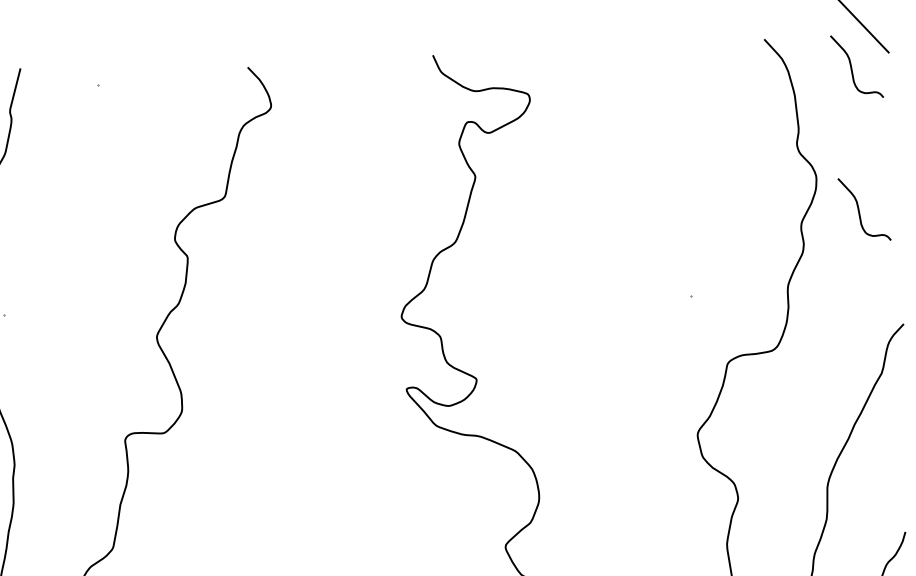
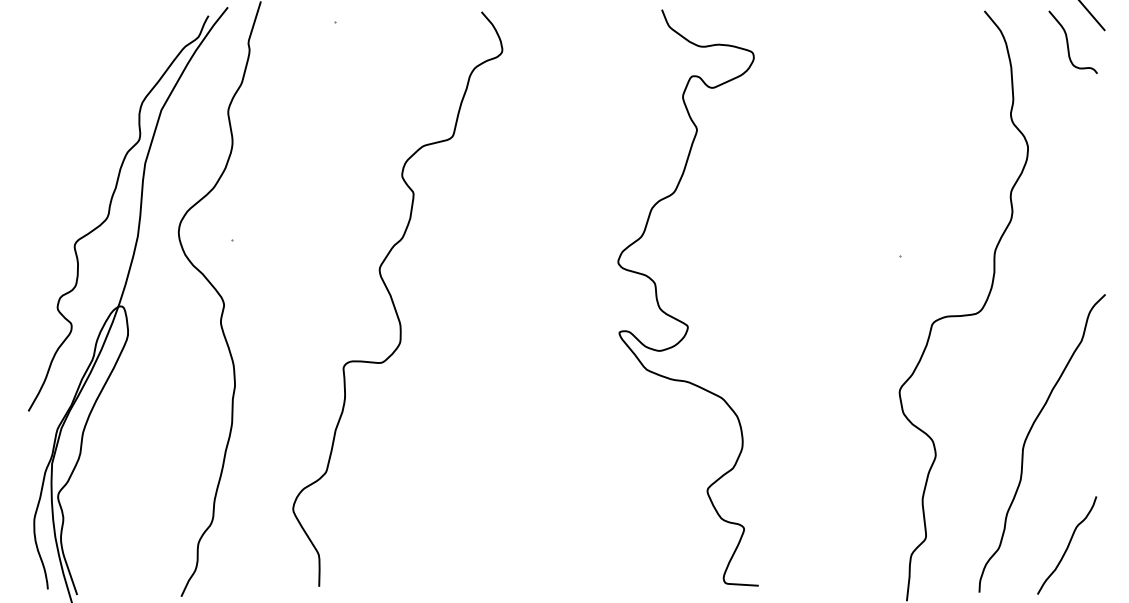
curve: (859, 208) -> (1068, 180), removed

